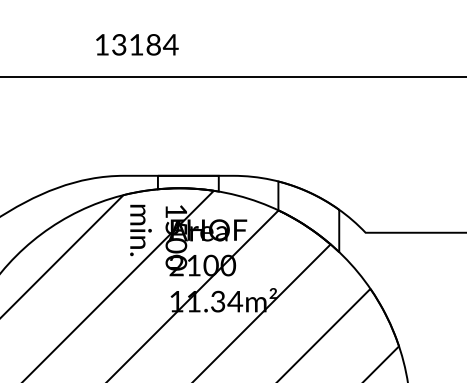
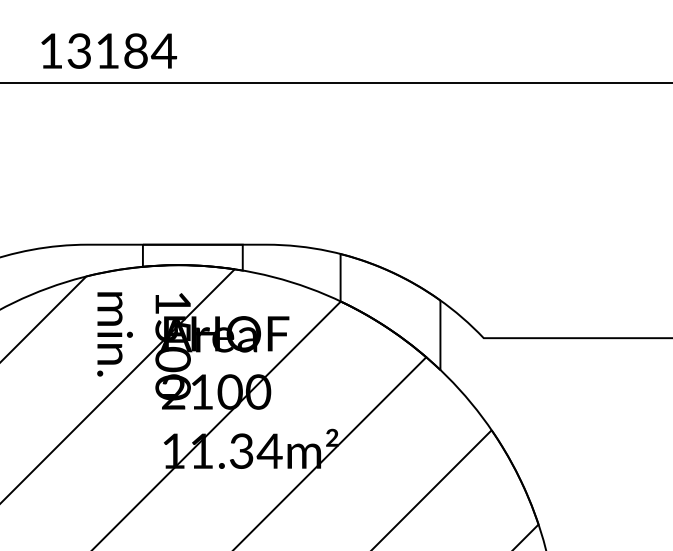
text: (137, 44) -> (109, 50), moved

